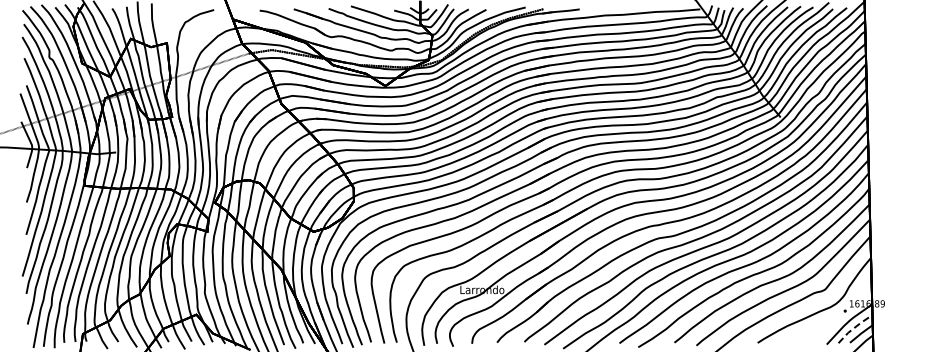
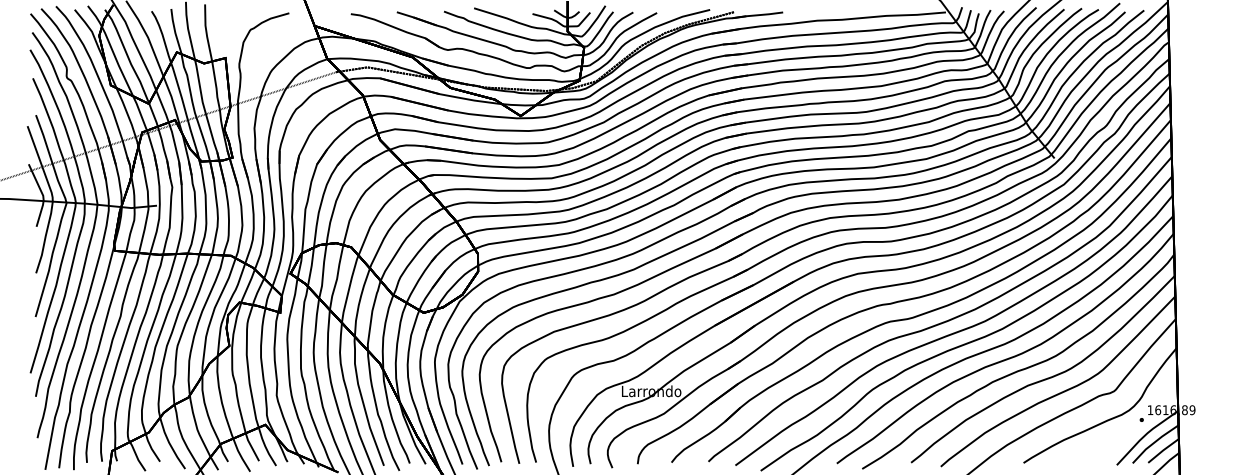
line: (854, 328) -> (1154, 443), dashed -> solid

